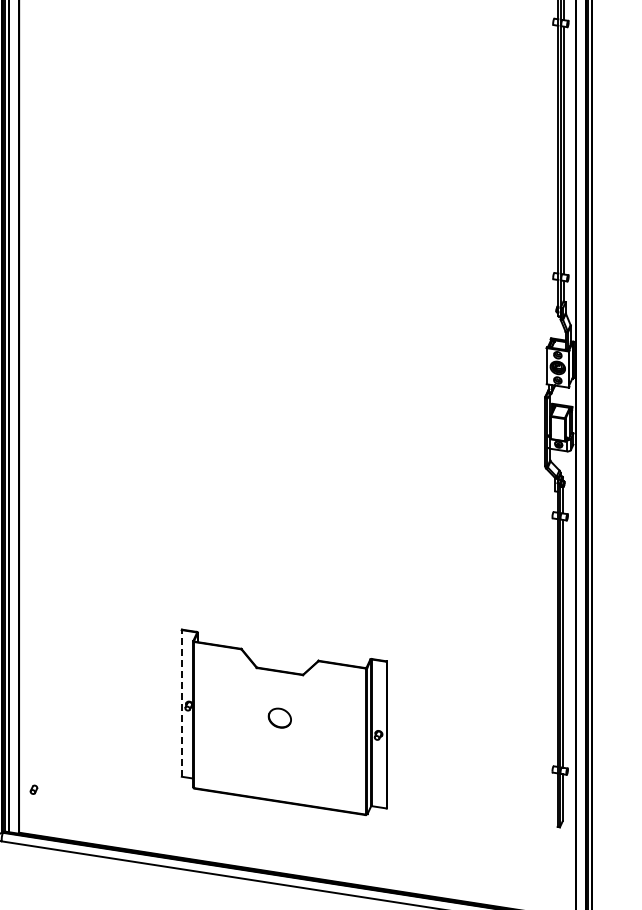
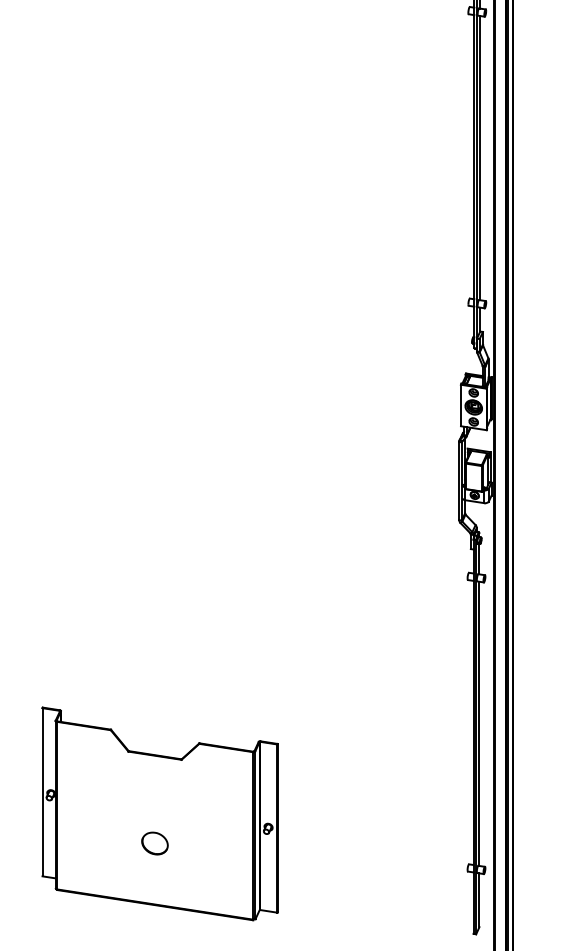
line: (181, 702) -> (42, 791), dashed -> solid
part: (279, 717) -> (154, 842), moved

